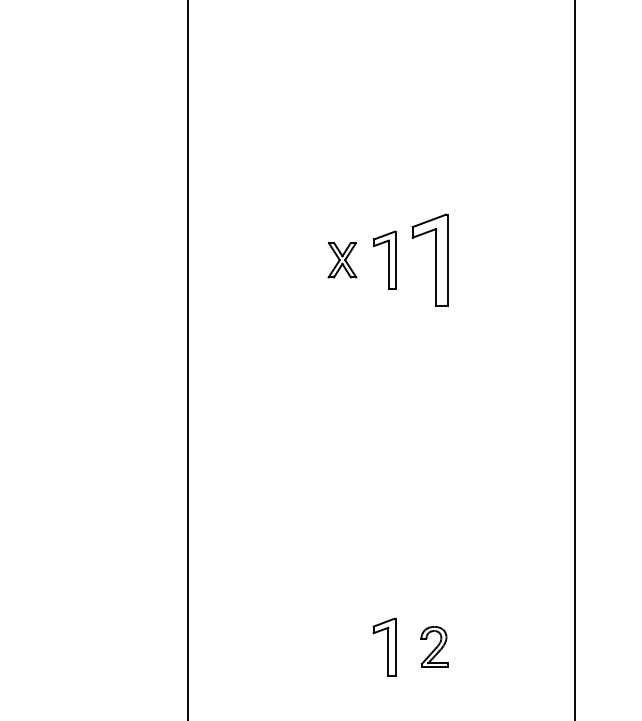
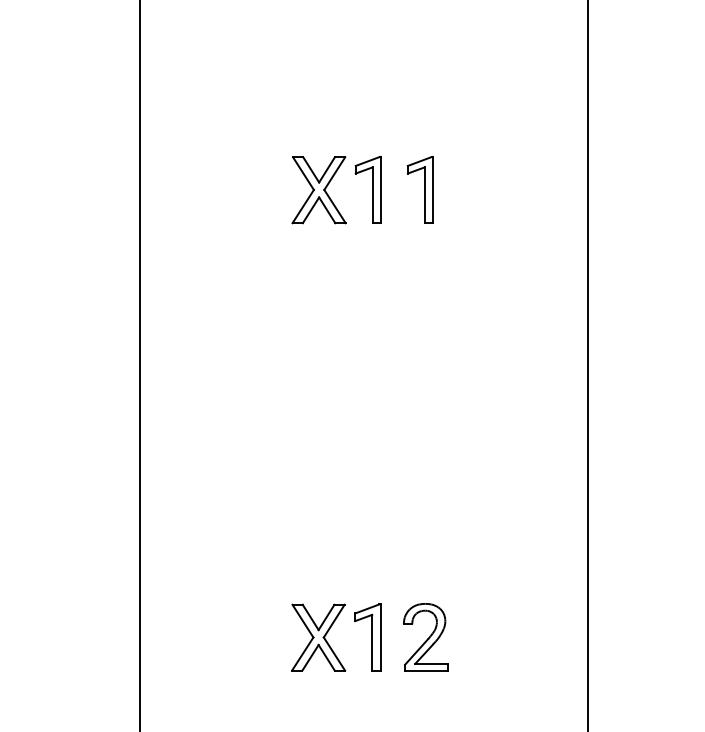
part: (342, 259) -> (319, 189), size x1.67
part: (429, 259) -> (419, 189), size x0.62
part: (434, 646) -> (425, 636), size x1.43
part: (341, 647) -> (318, 637), added

